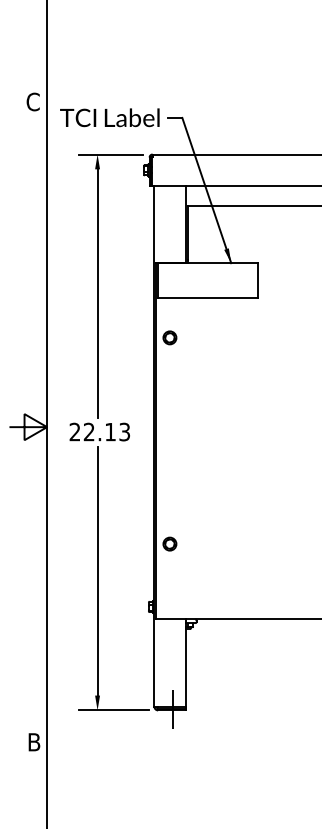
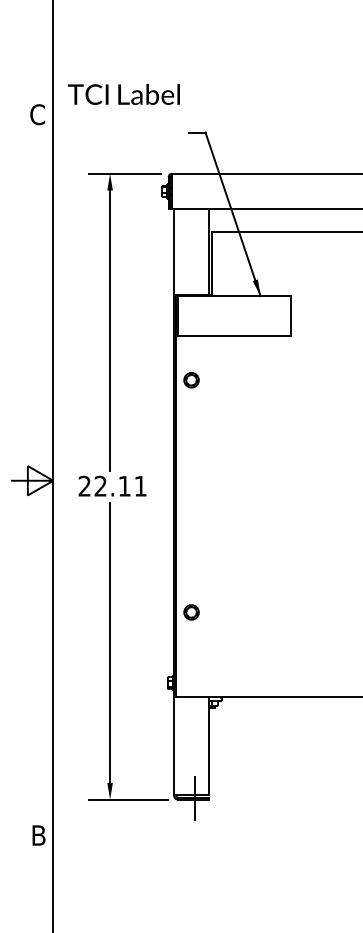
text: (109, 116) -> (123, 93), moved
text: (124, 431) -> (140, 485), 22.13 -> 22.11

